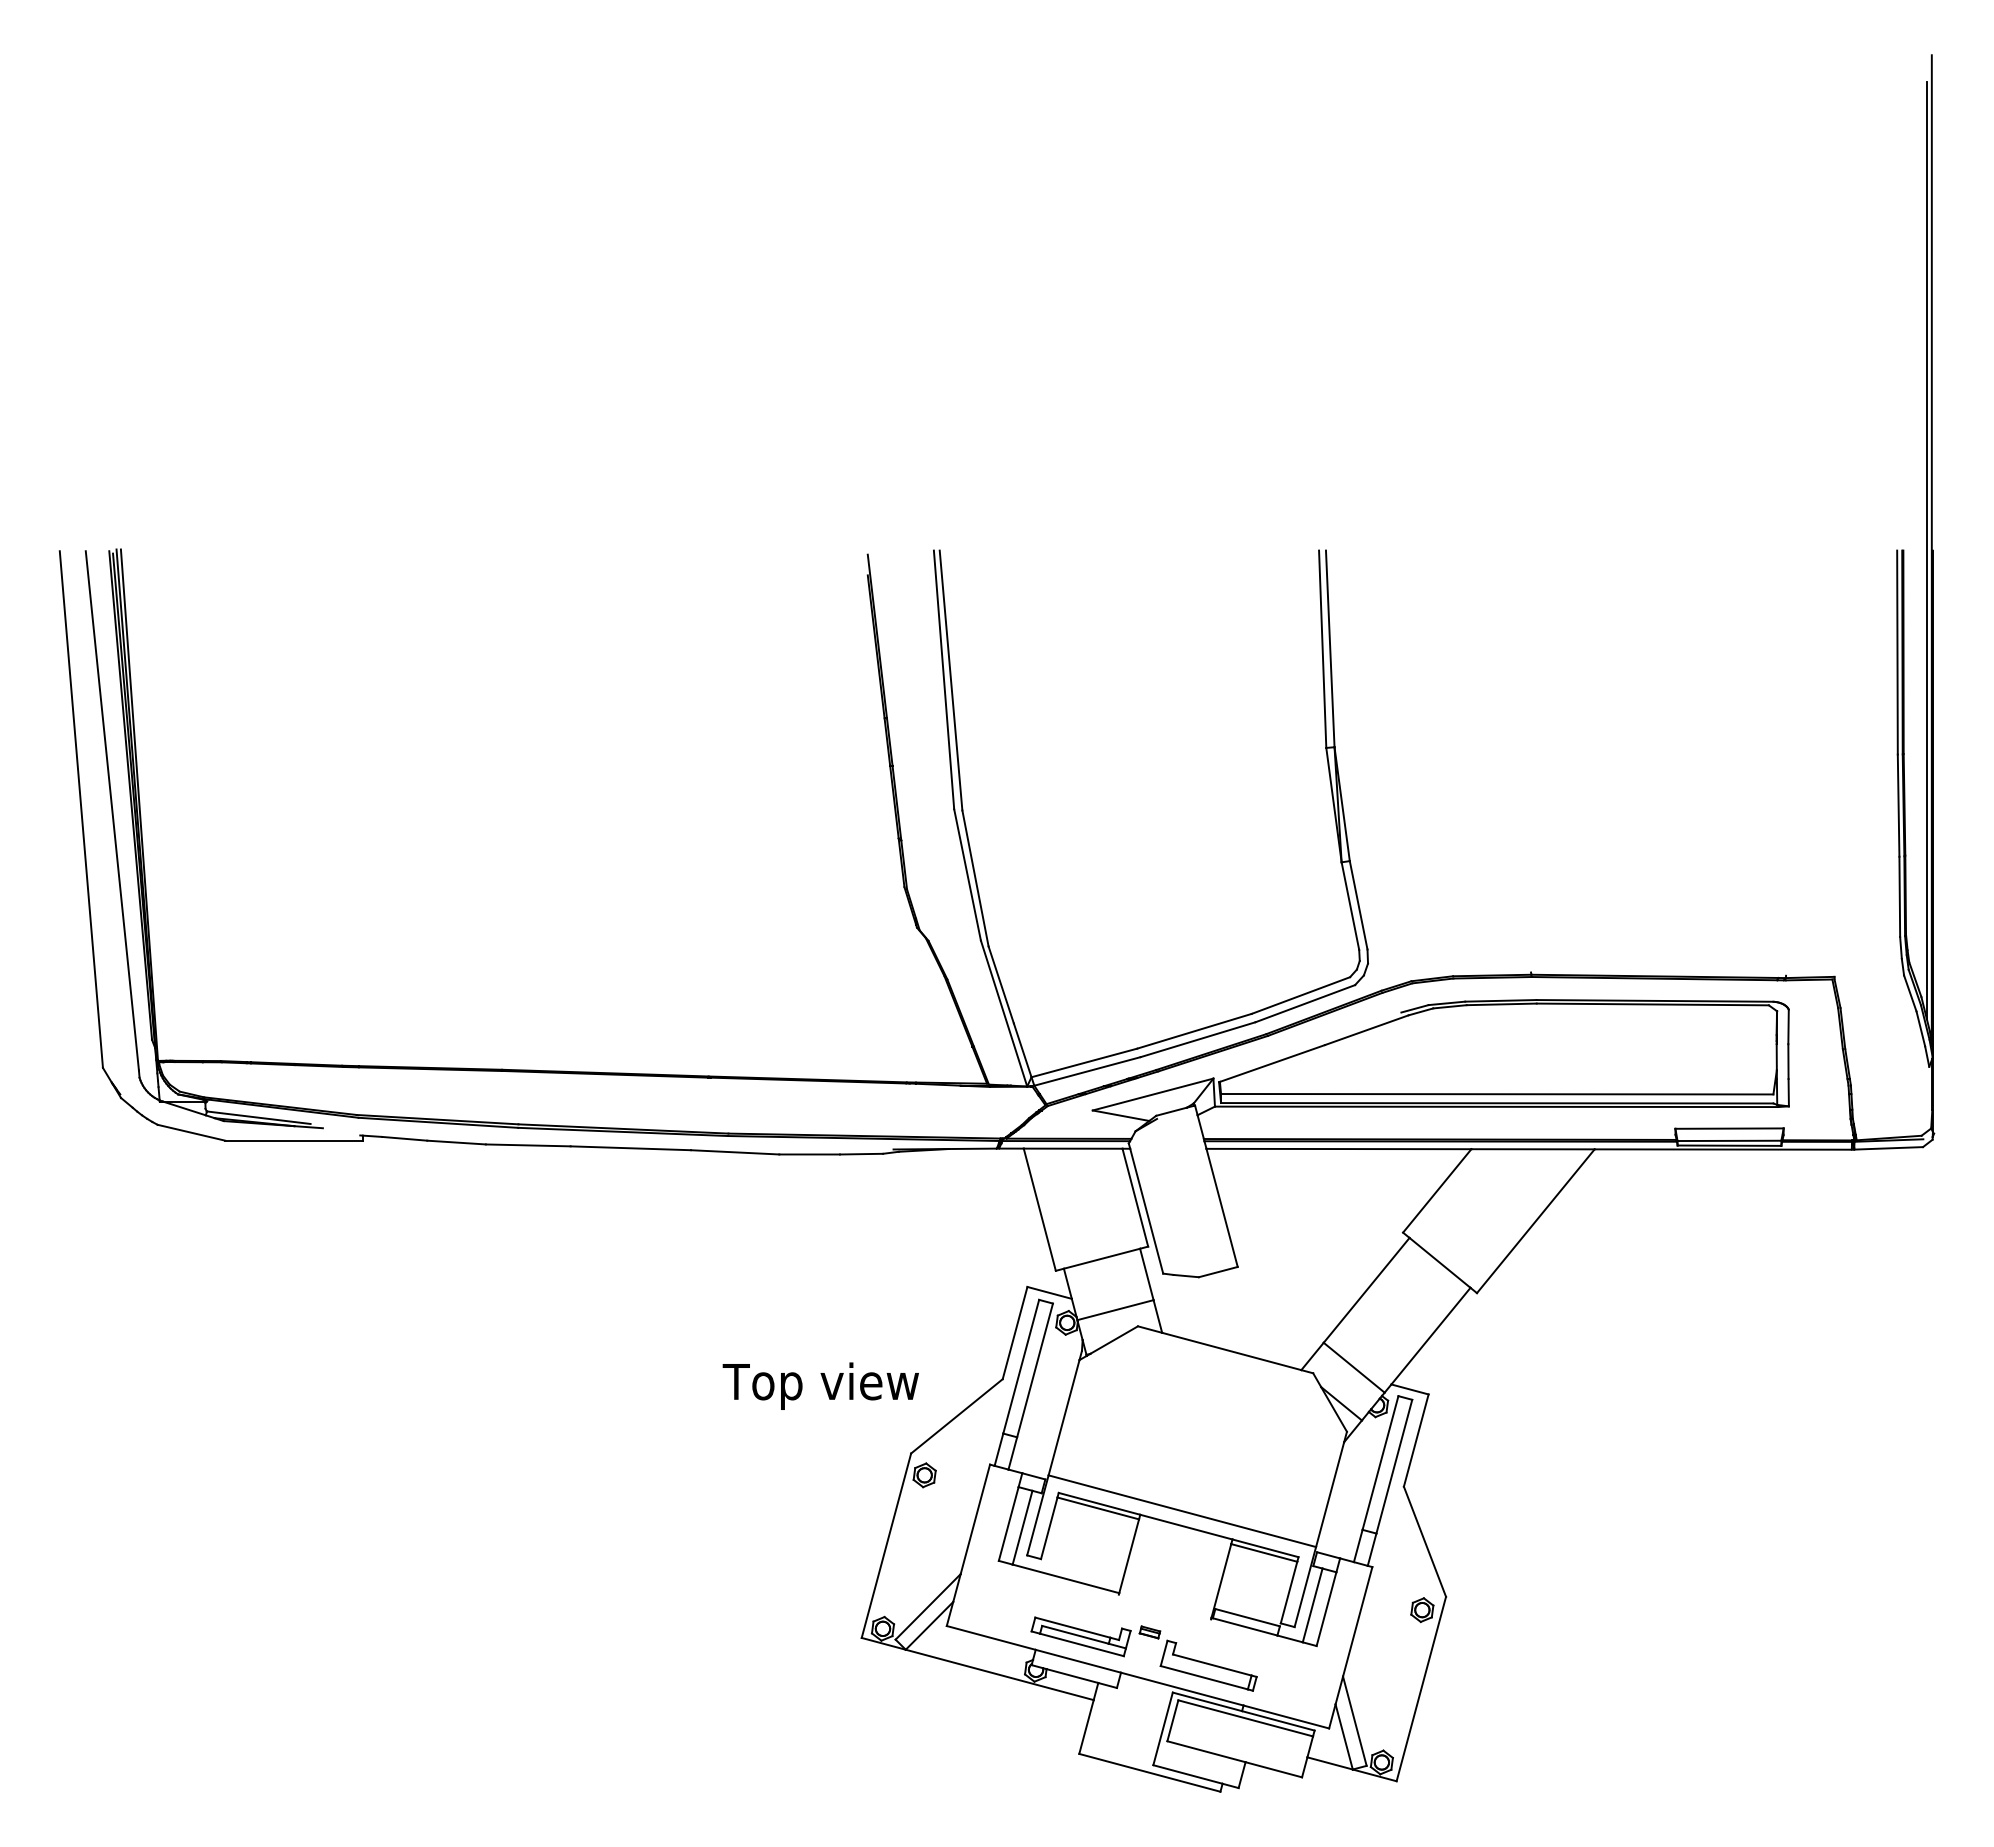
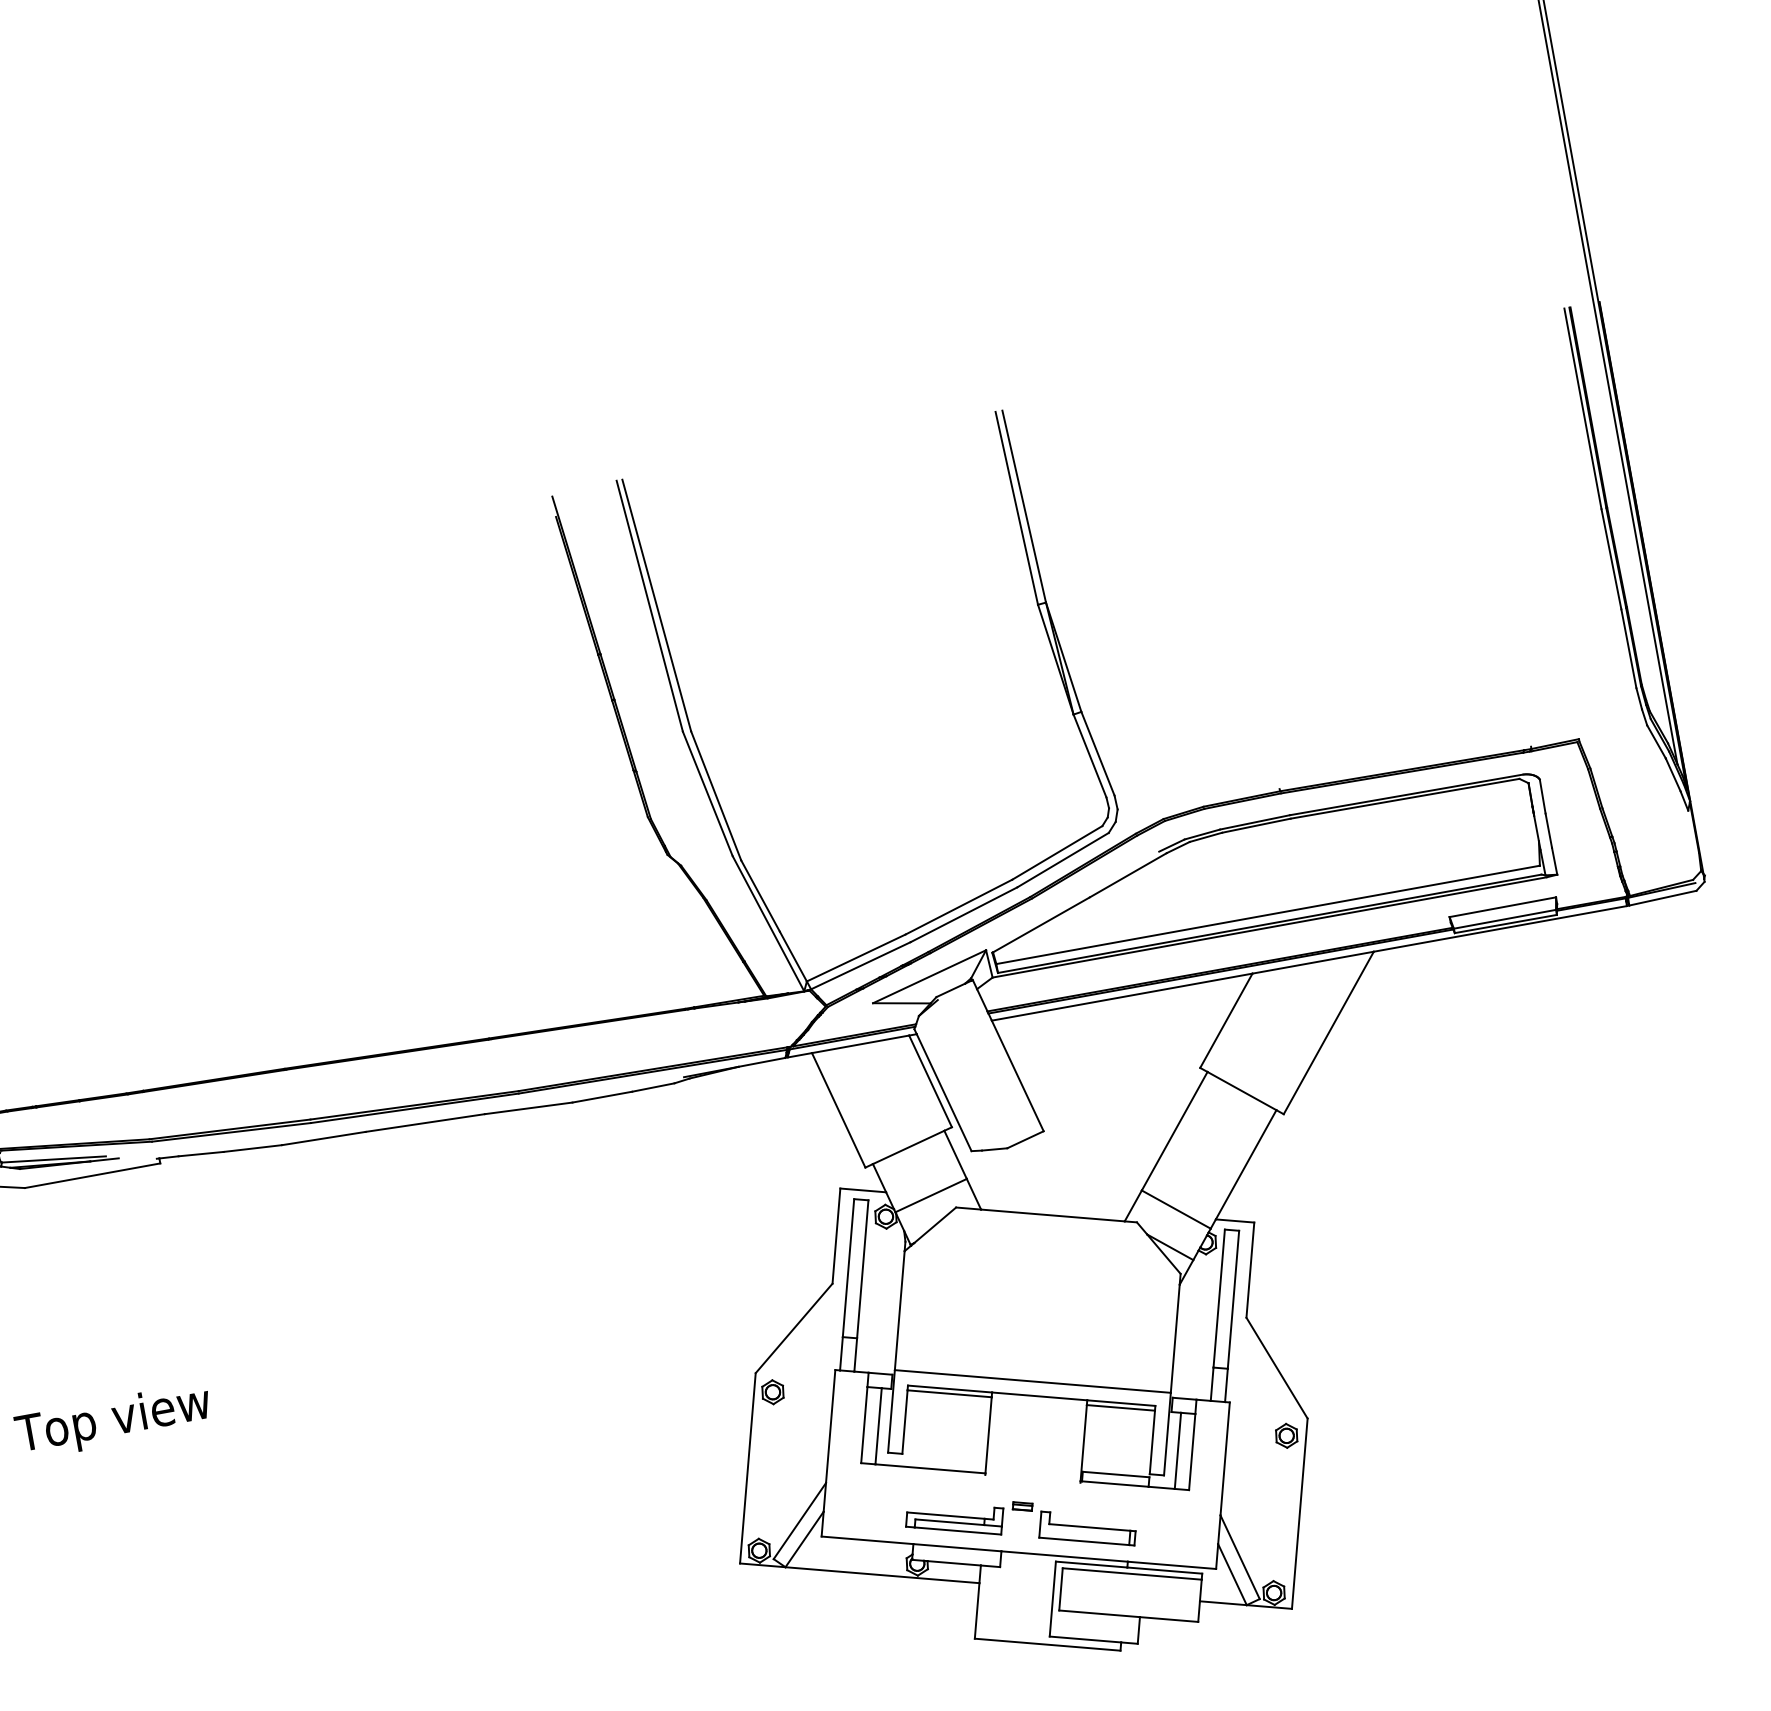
text: (820, 1385) -> (113, 1420), moved

